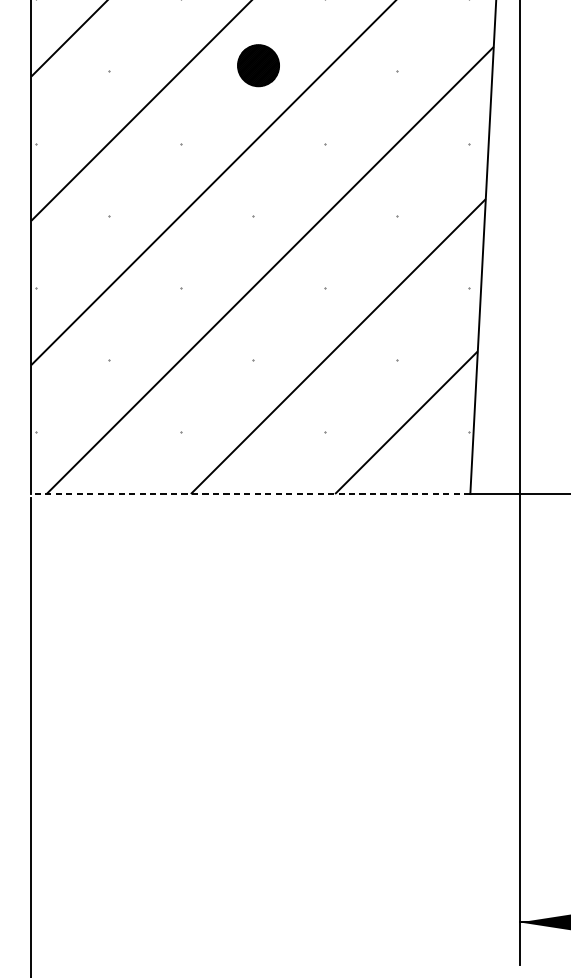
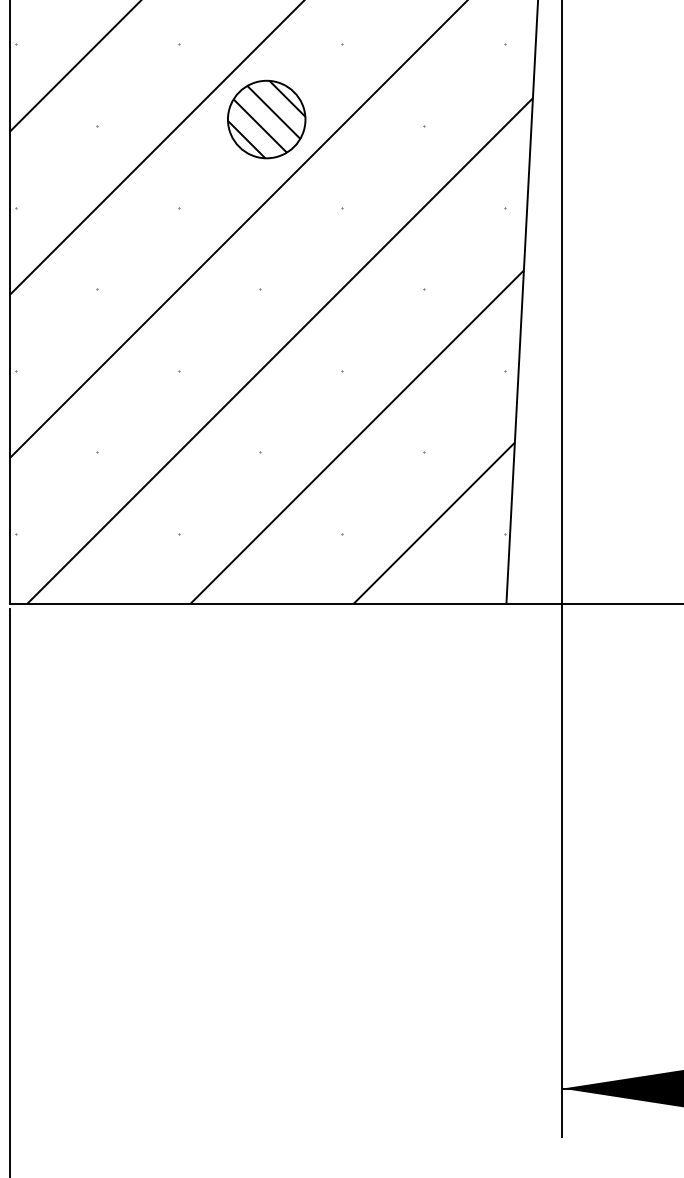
part: (258, 65) -> (266, 119), size x1.67
line: (250, 494) -> (257, 604), dashed -> solid

